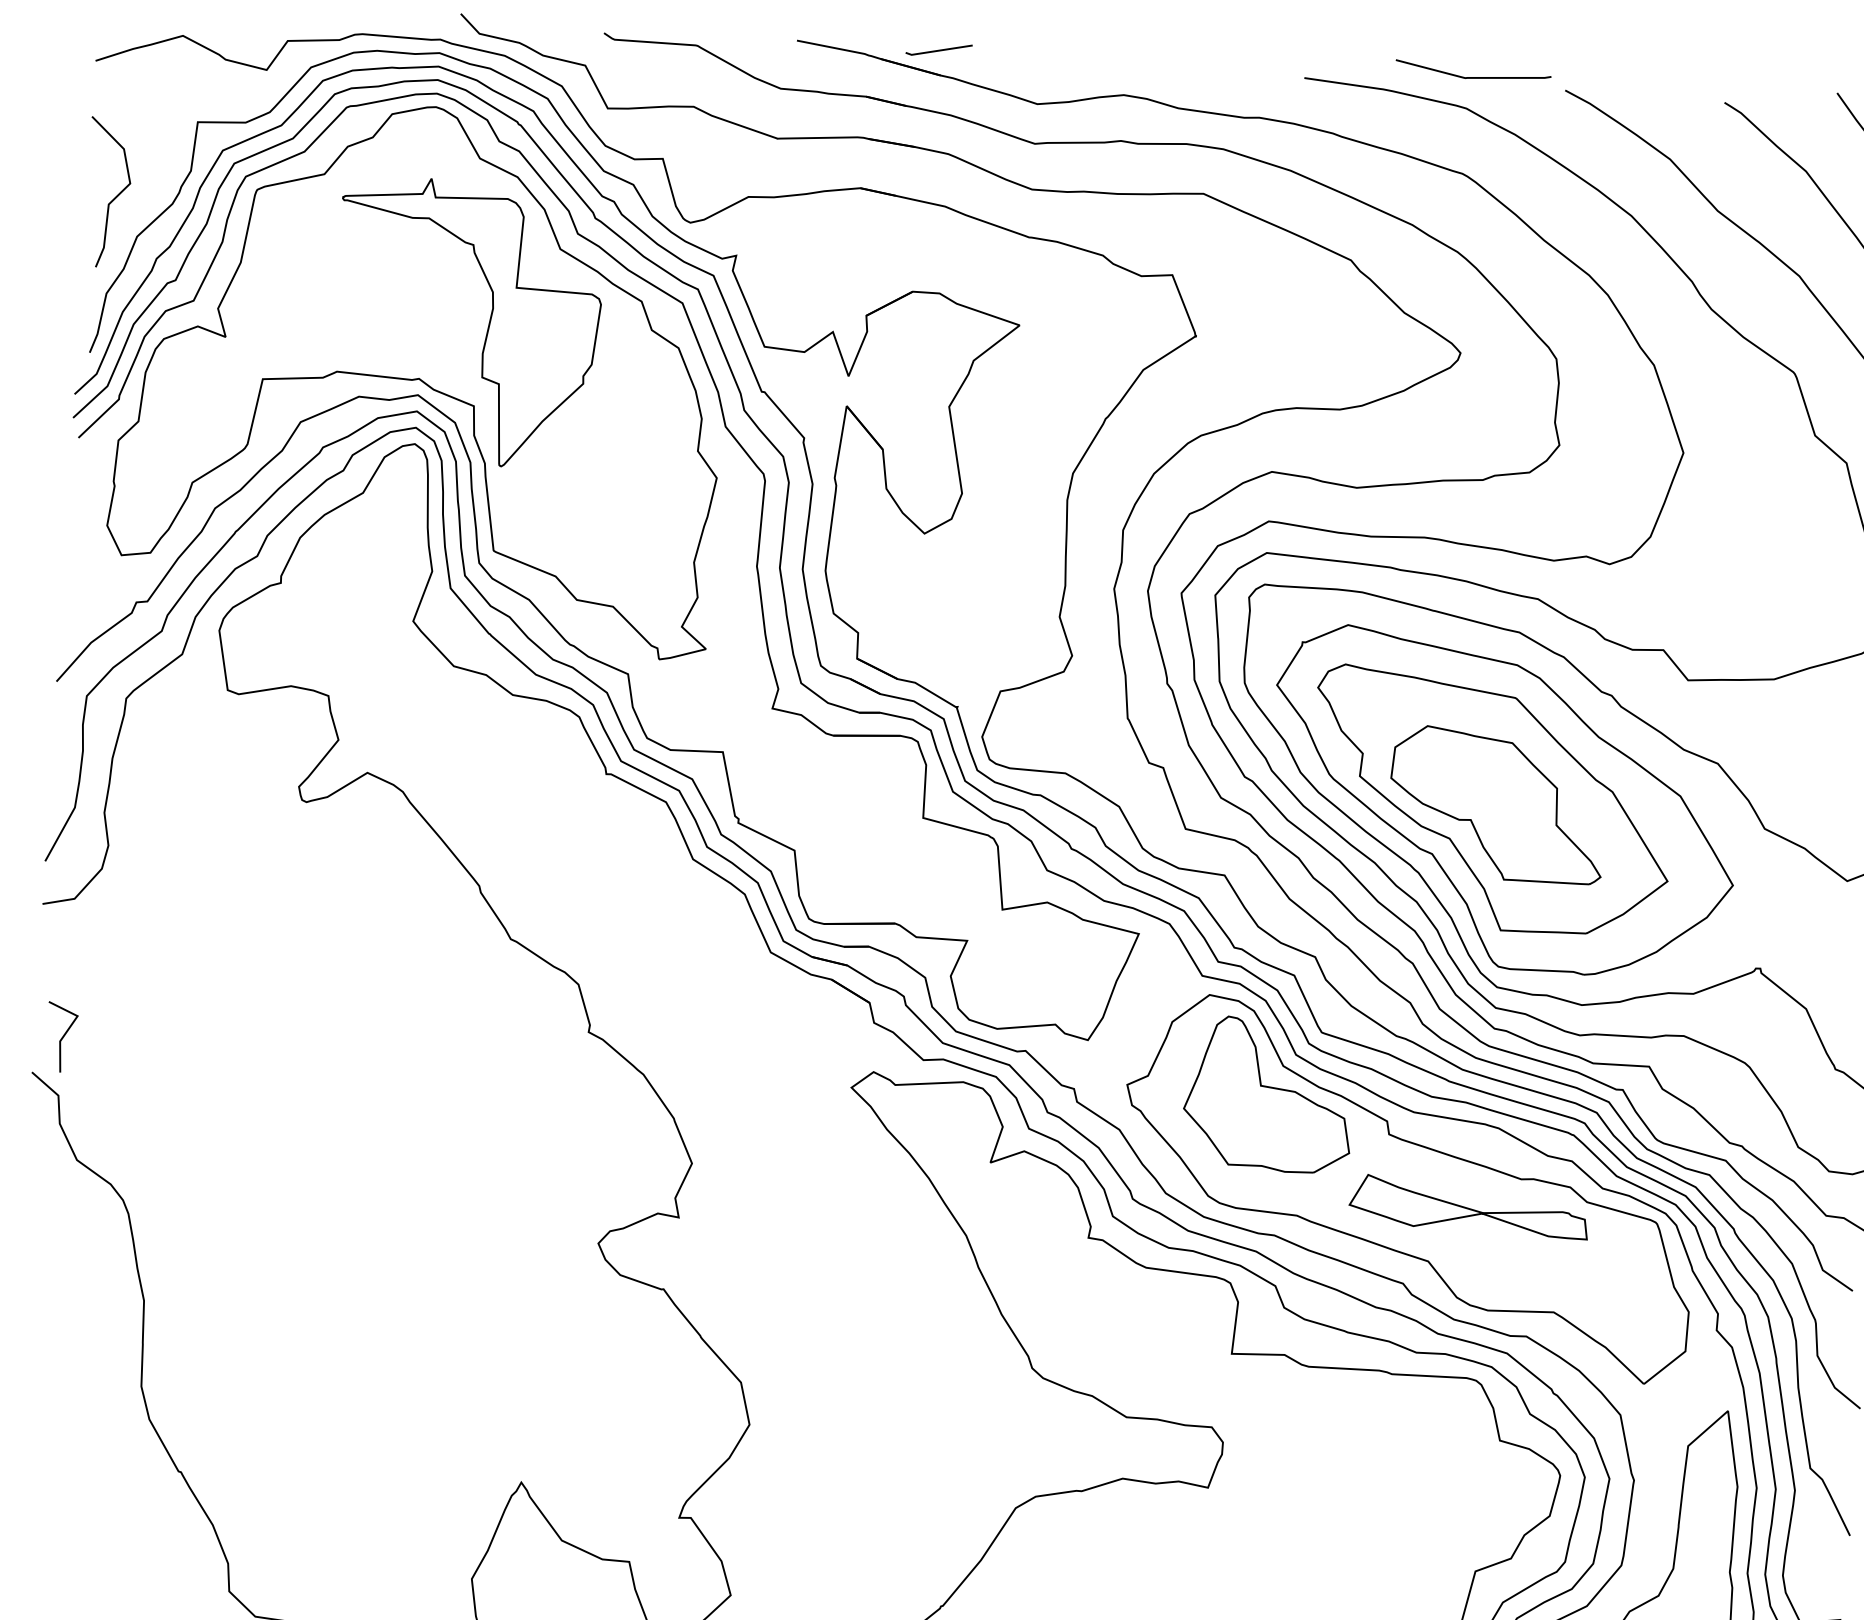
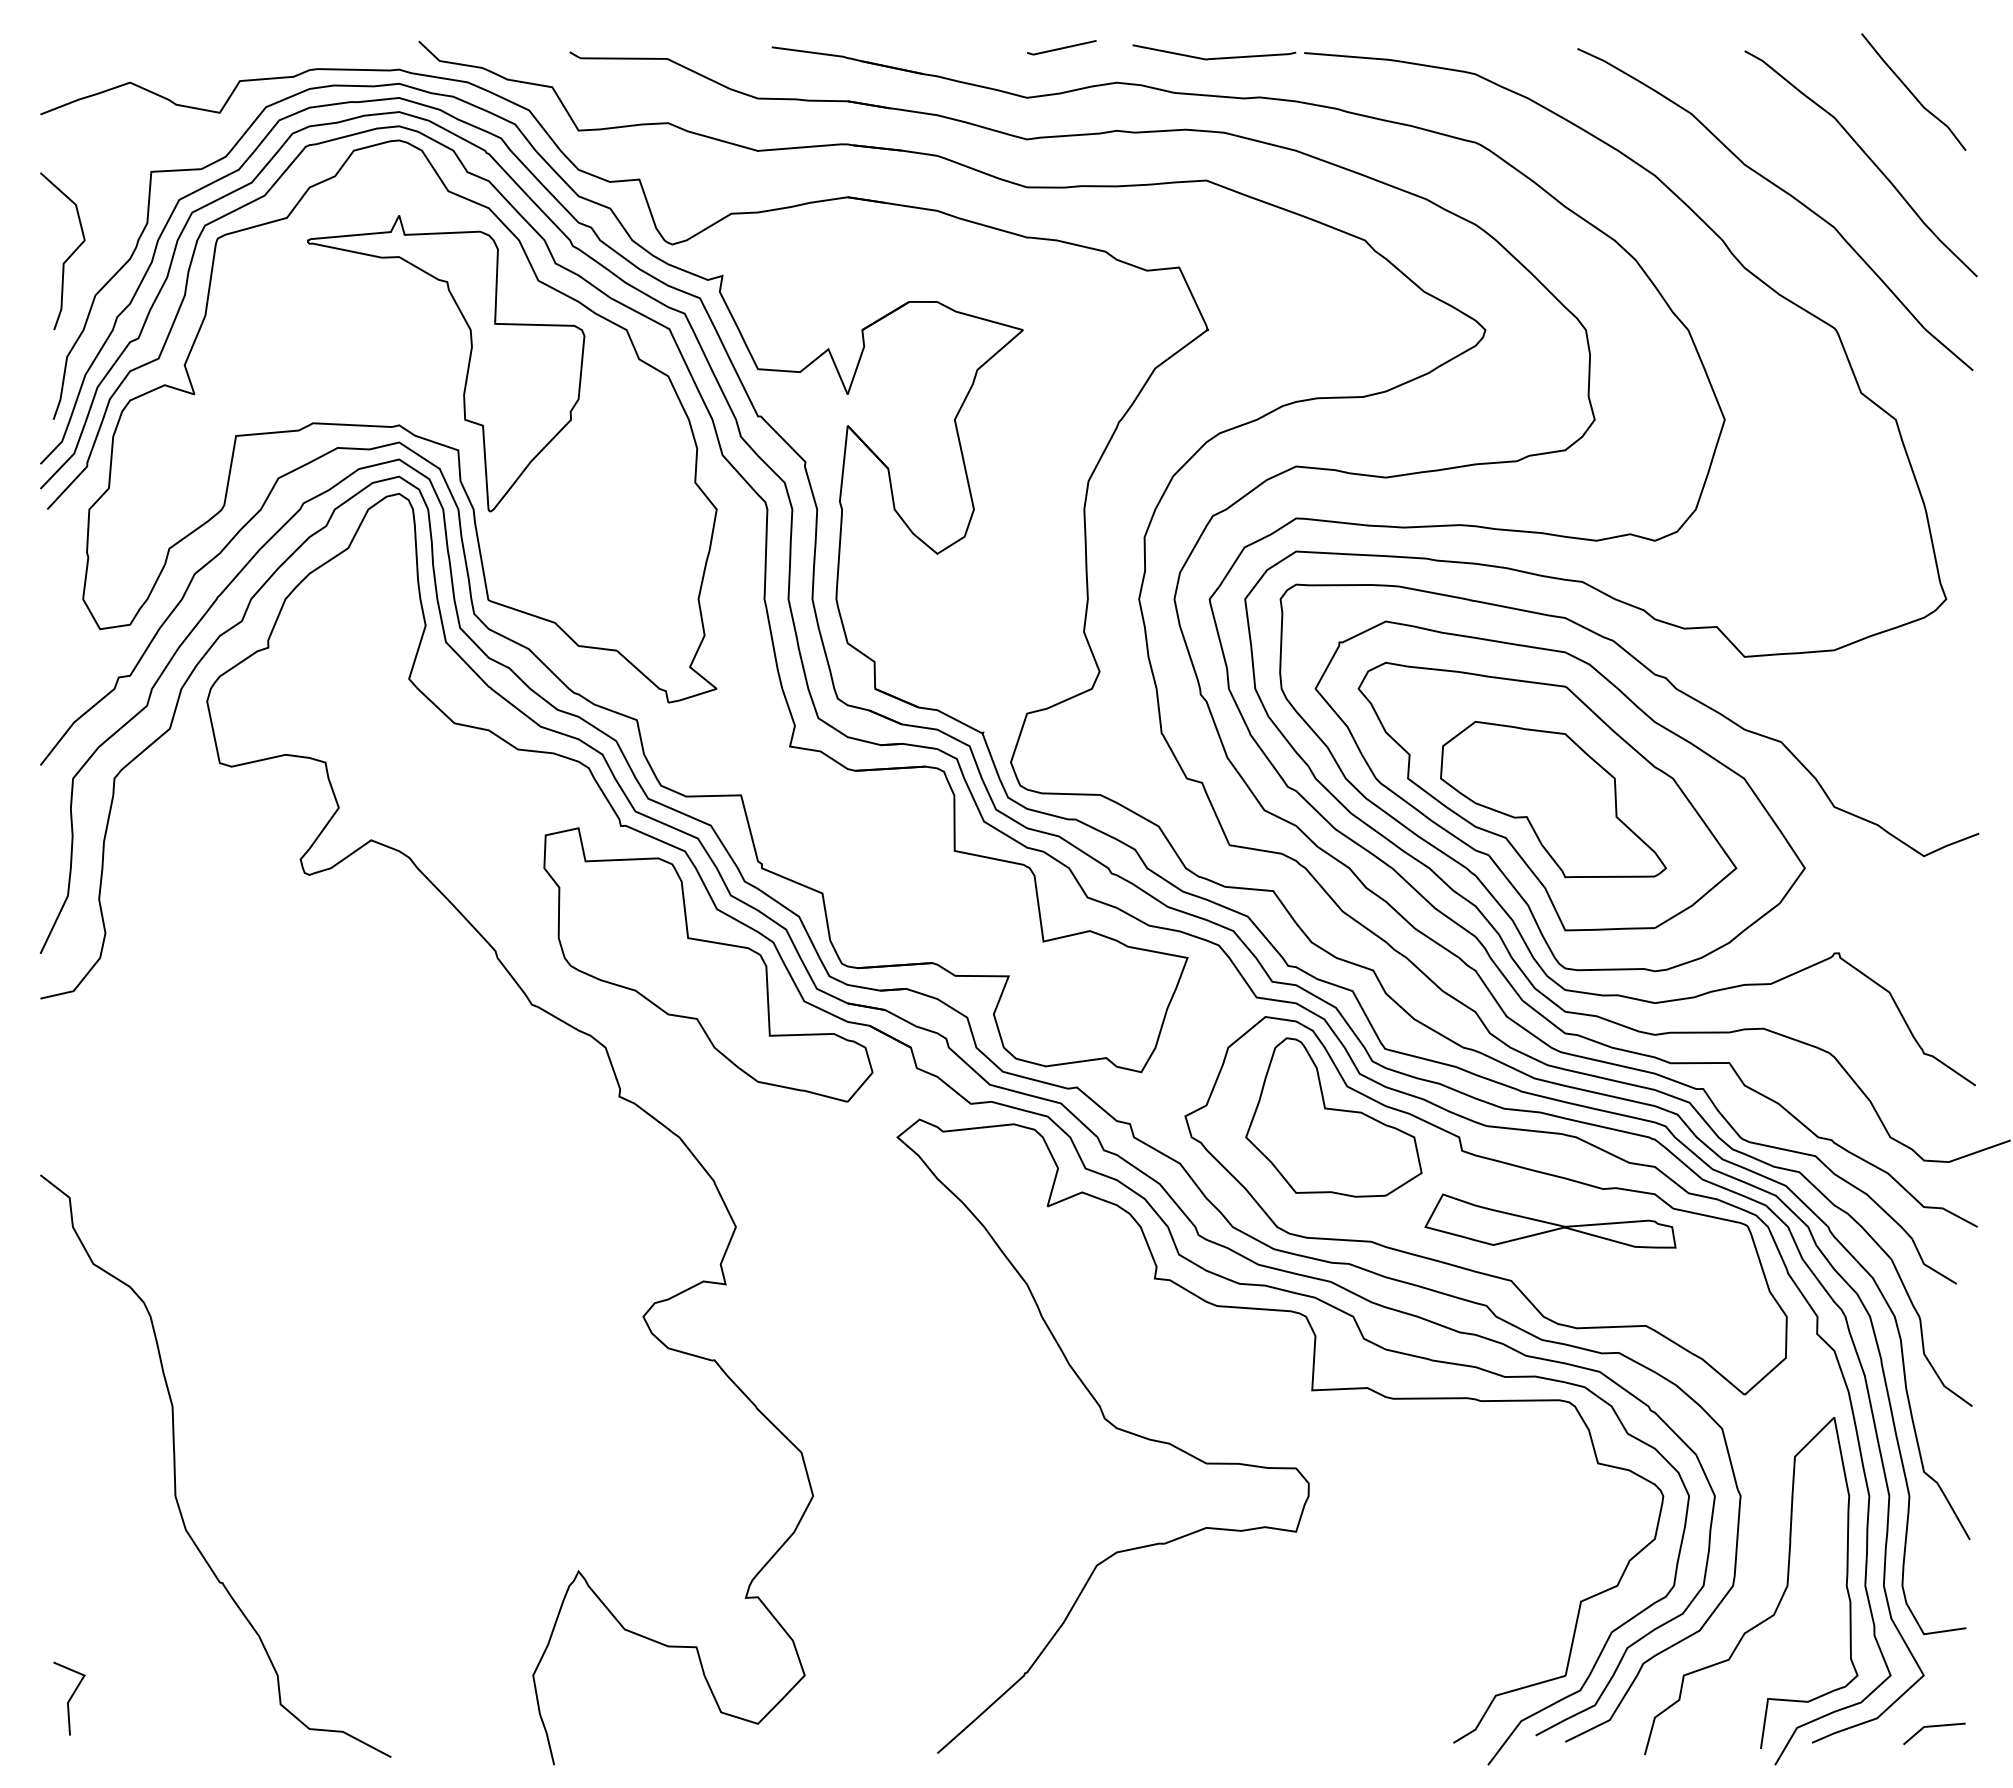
line: (938, 49) -> (1061, 47), moved
curve: (1473, 76) -> (1214, 57), moved
part: (681, 911) -> (708, 964), added
line: (61, 1037) -> (69, 1698), moved

